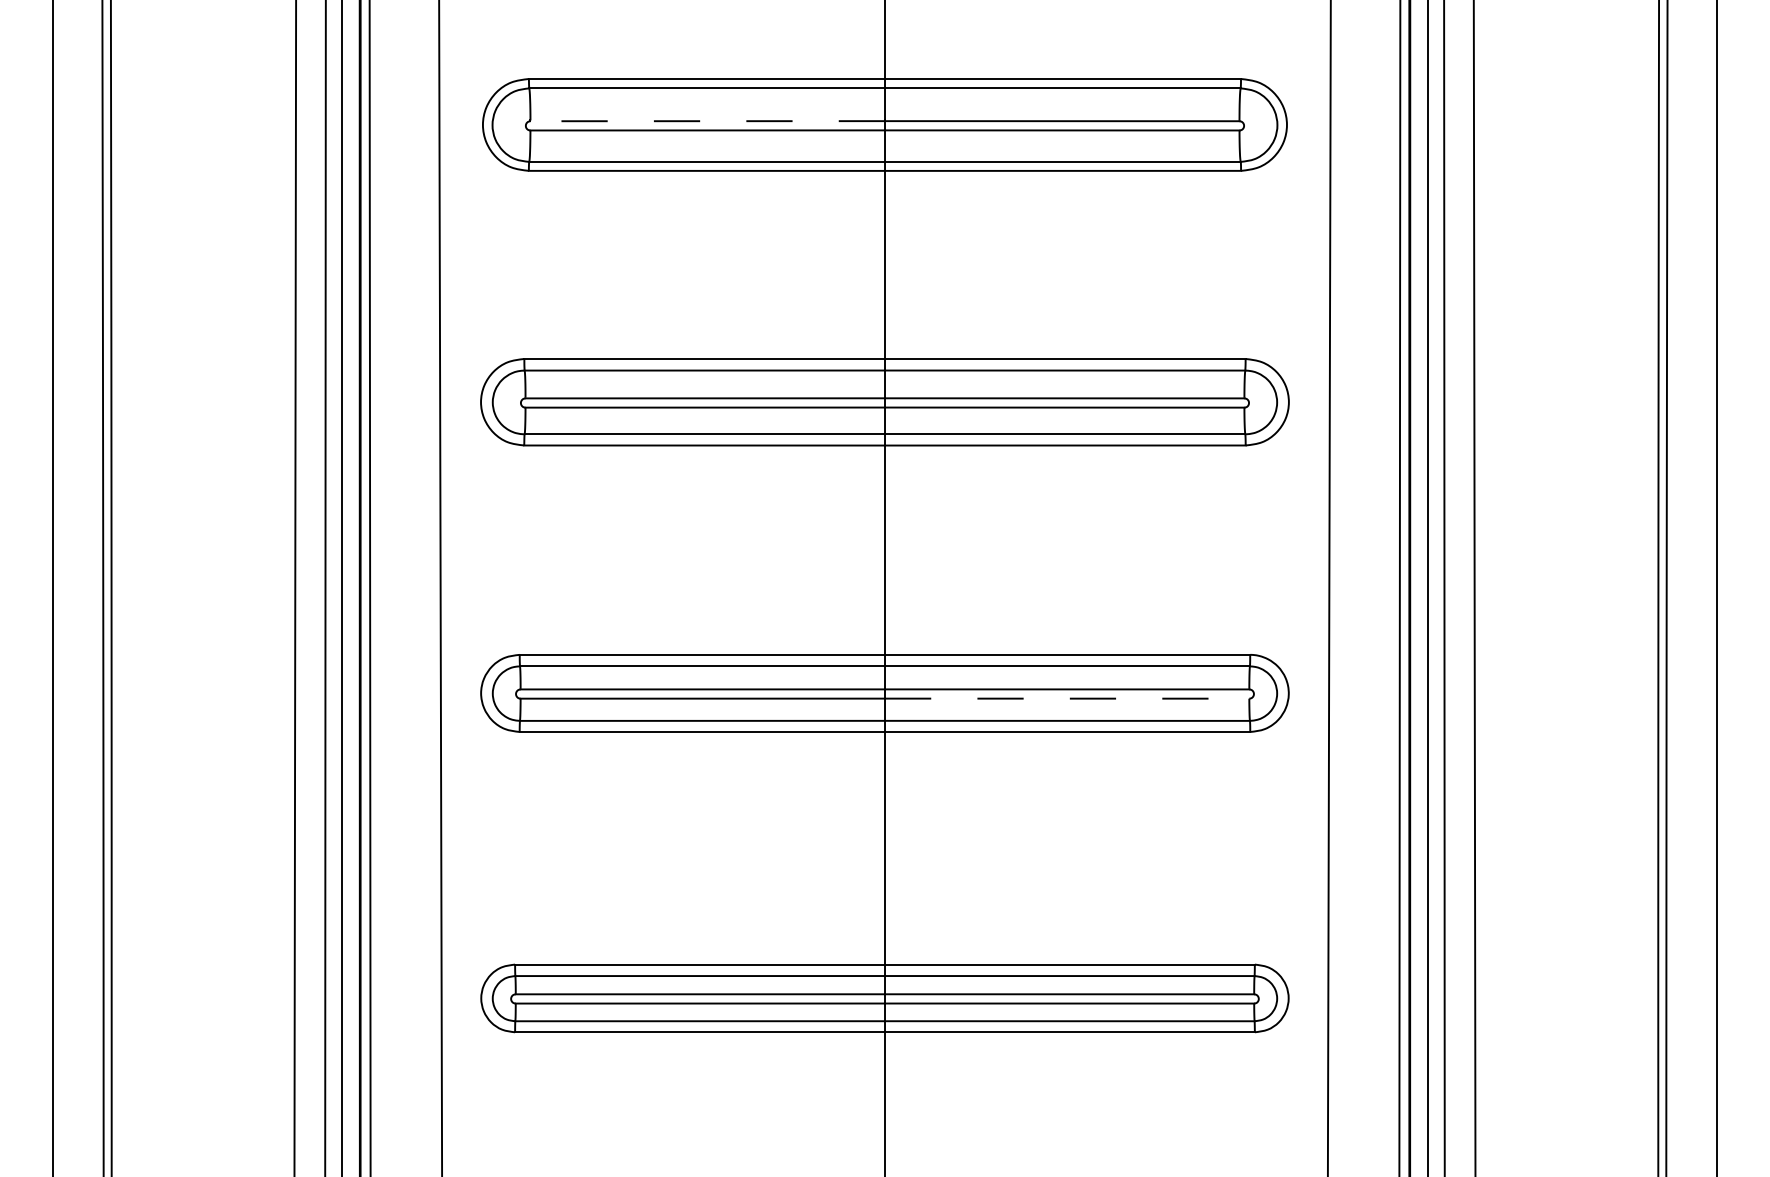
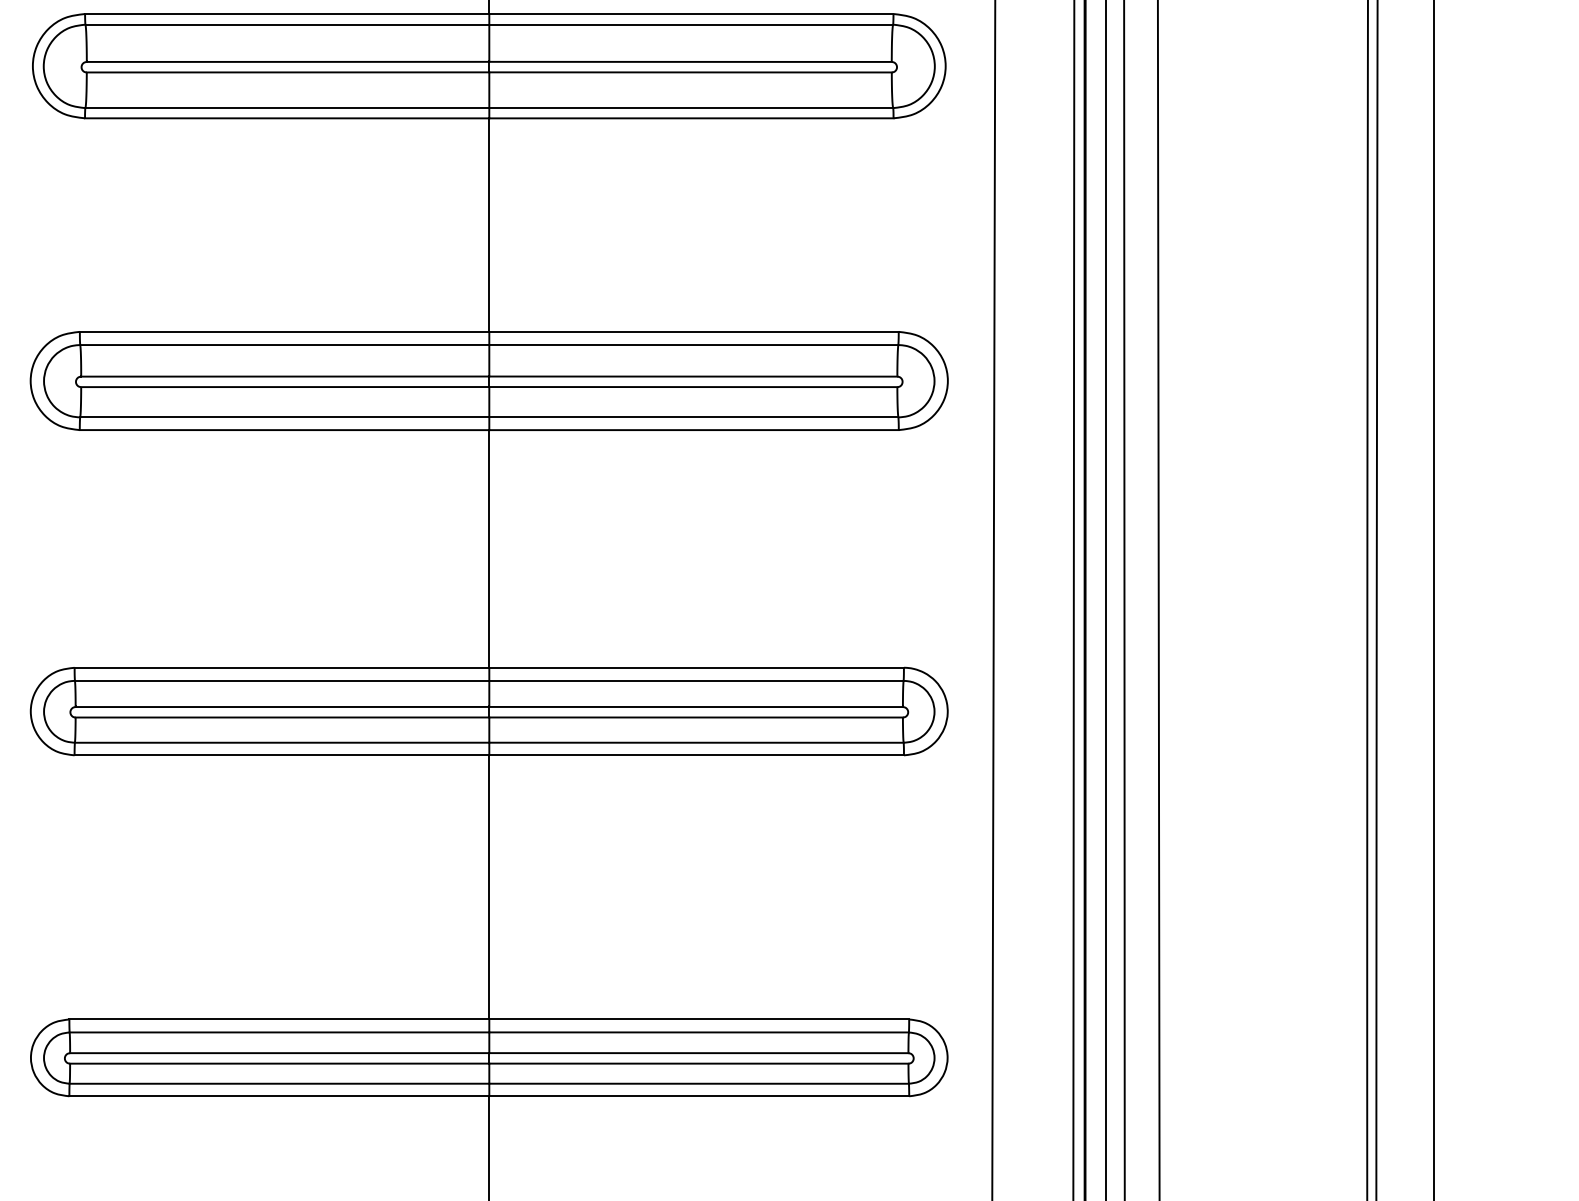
line: (707, 121) -> (287, 62), dashed -> solid
line: (1067, 698) -> (696, 717), dashed -> solid

